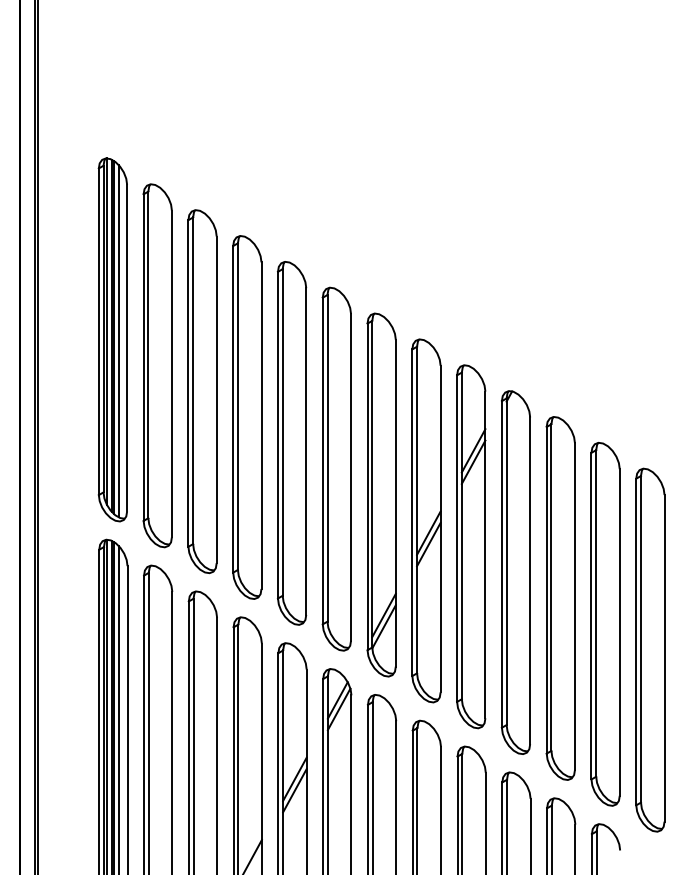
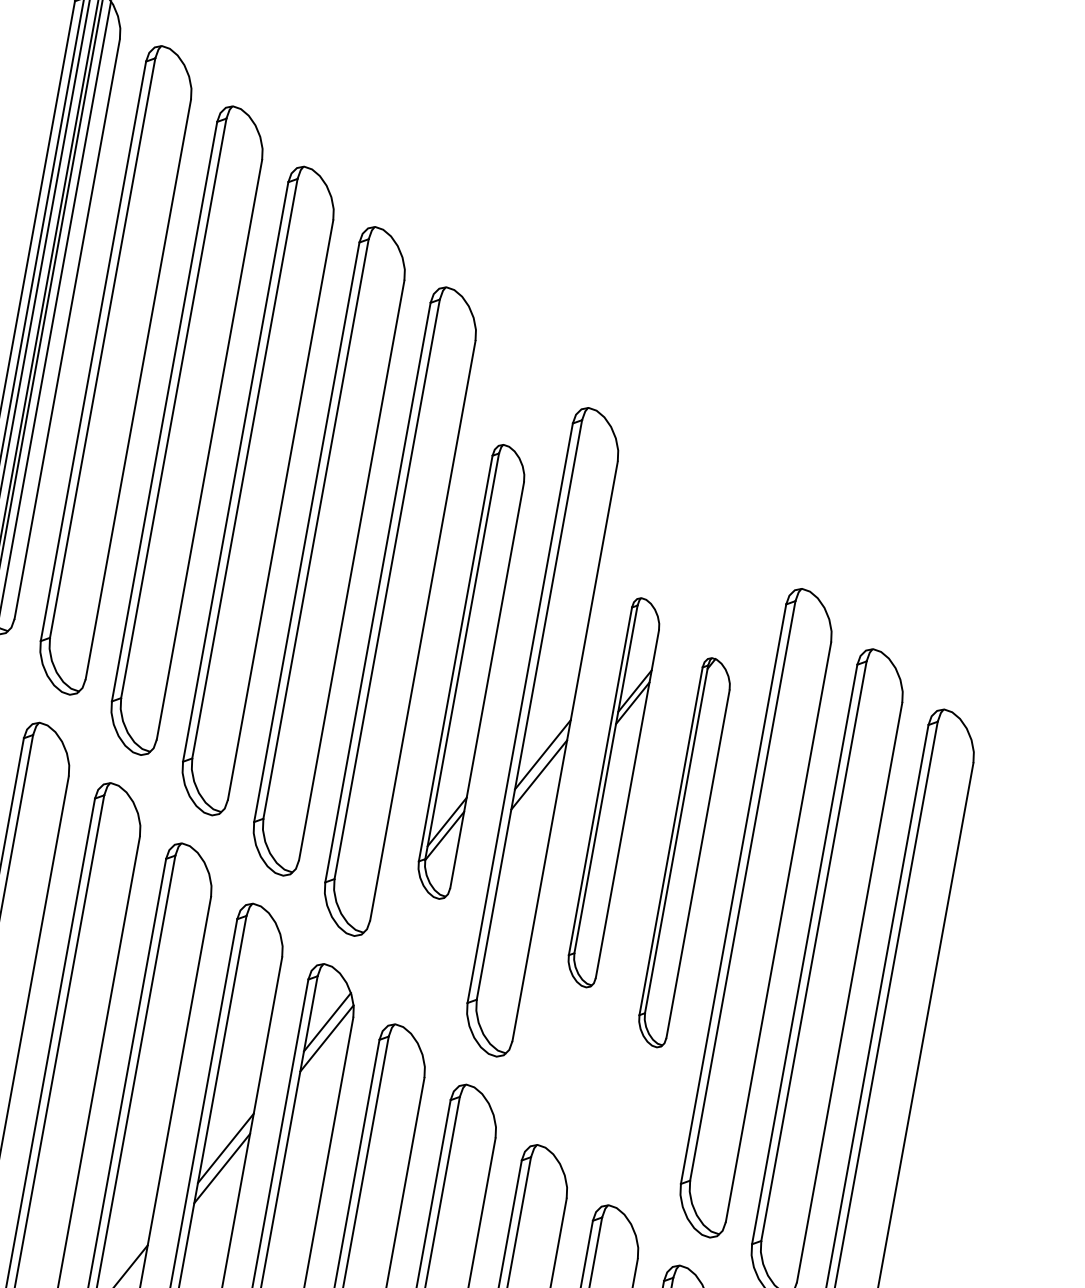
part: (381, 494) -> (471, 670), size x0.7
part: (471, 546) -> (614, 792), size x0.6
part: (515, 572) -> (683, 852), size x0.6

